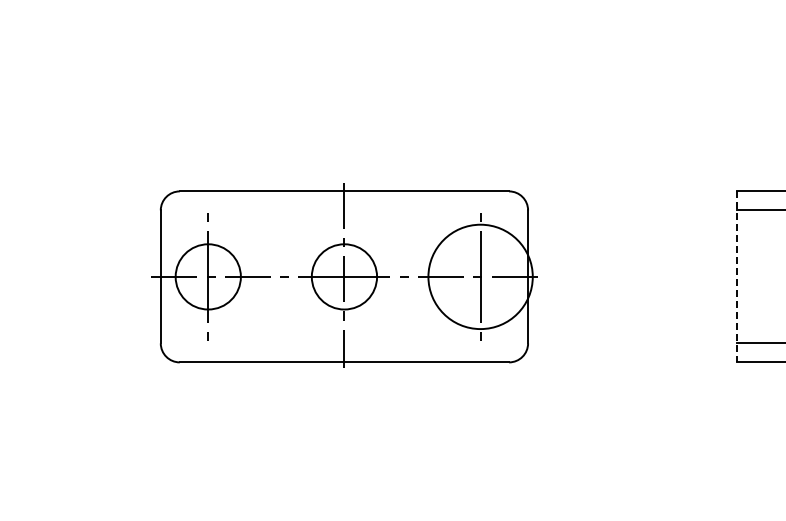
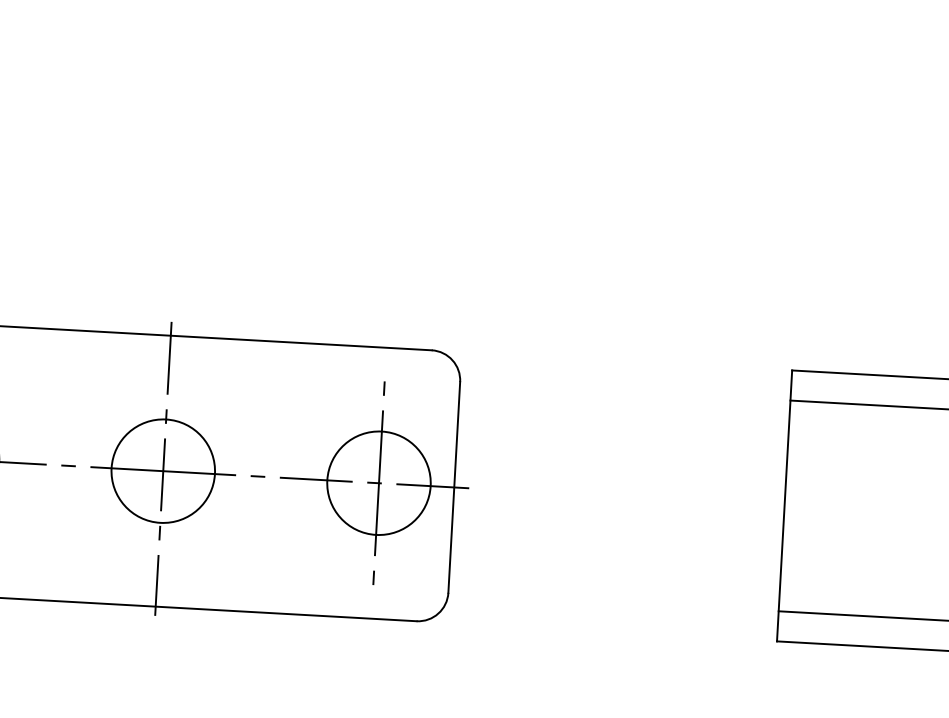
circle: (480, 276) -> (378, 482), size x0.62
line: (736, 277) -> (784, 506), dashed -> solid

